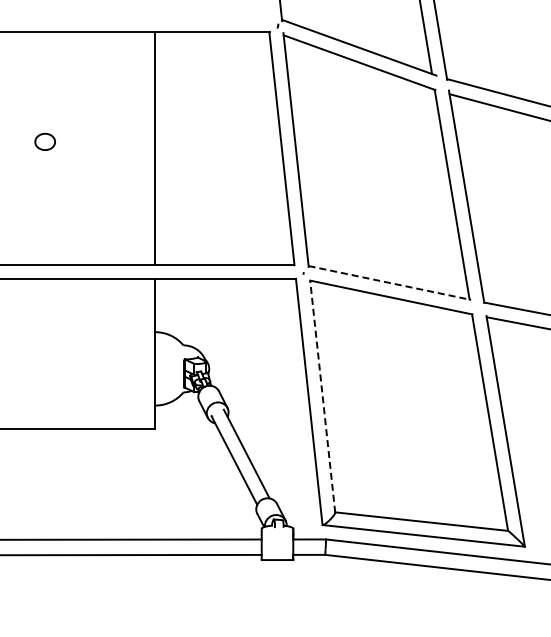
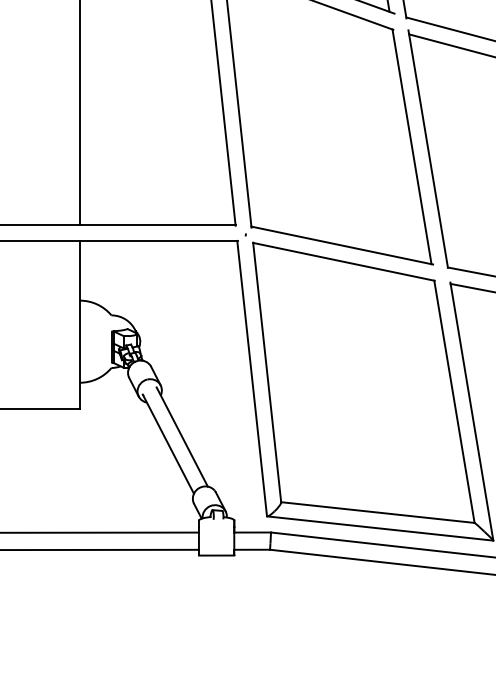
line: (389, 282) -> (341, 245), dashed -> solid
line: (322, 396) -> (266, 372), dashed -> solid

